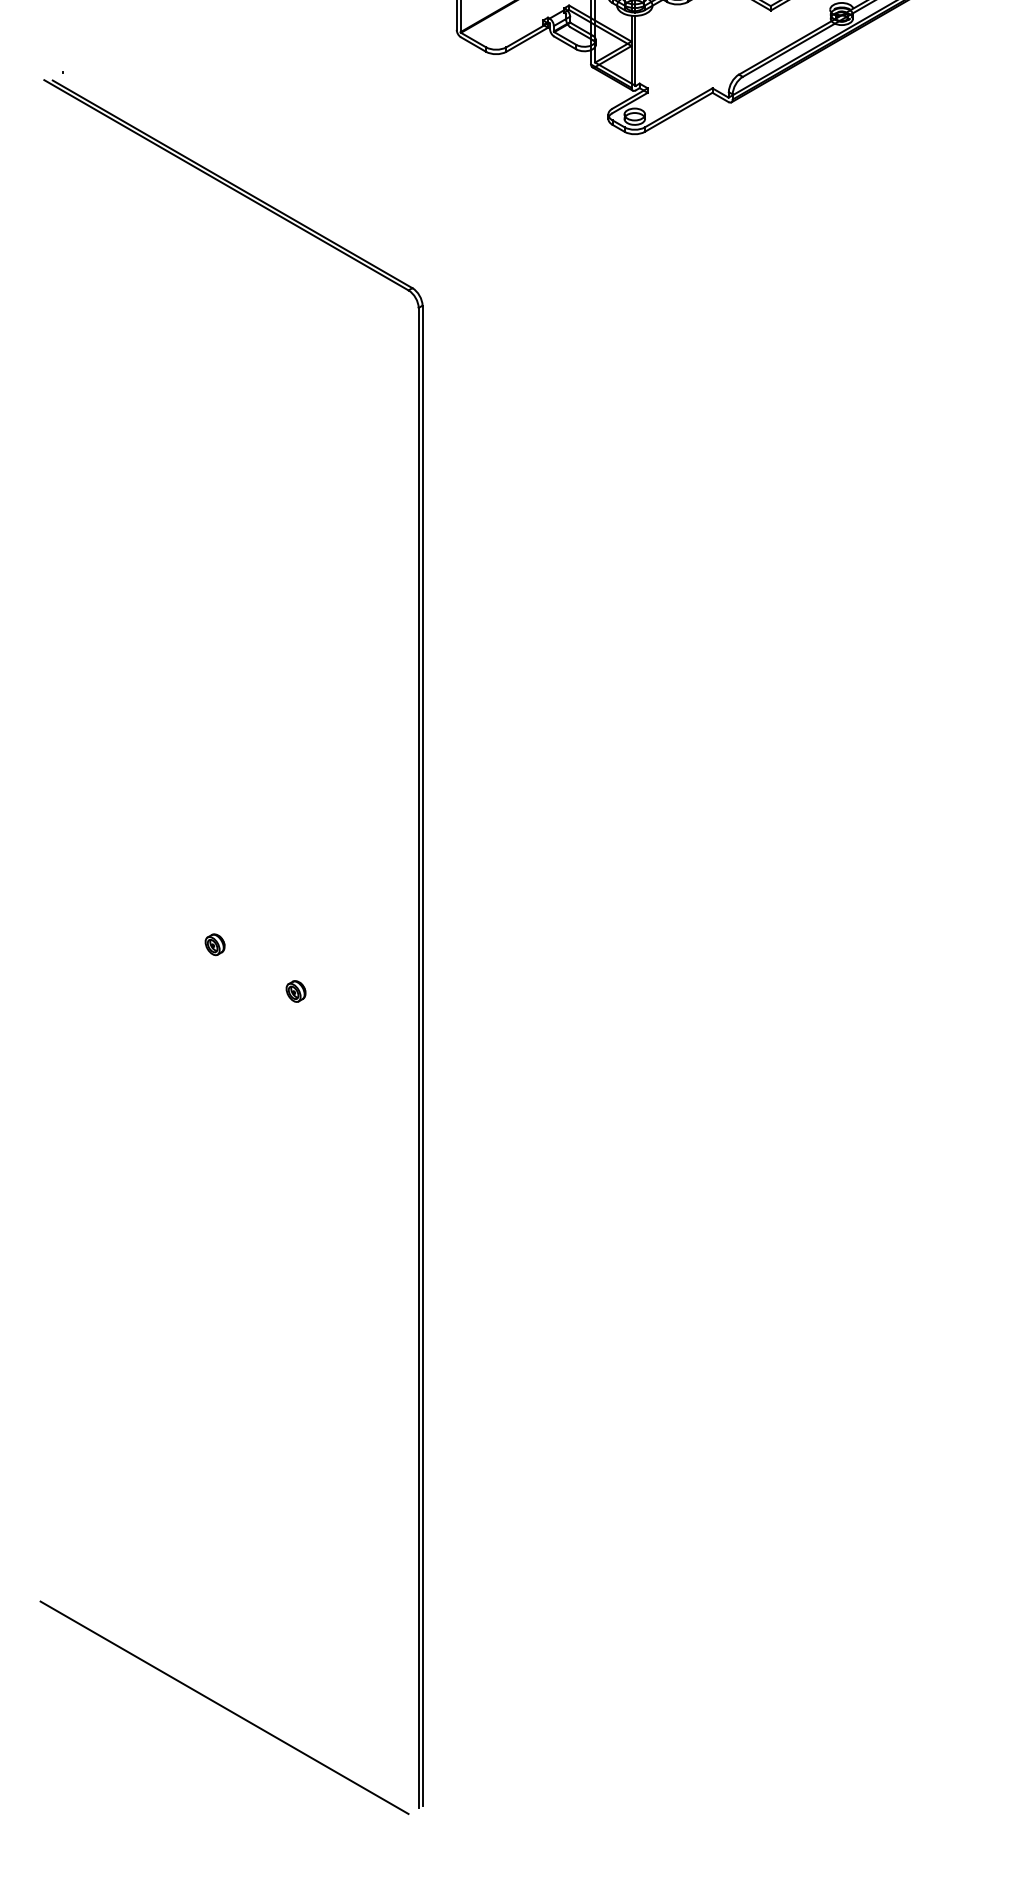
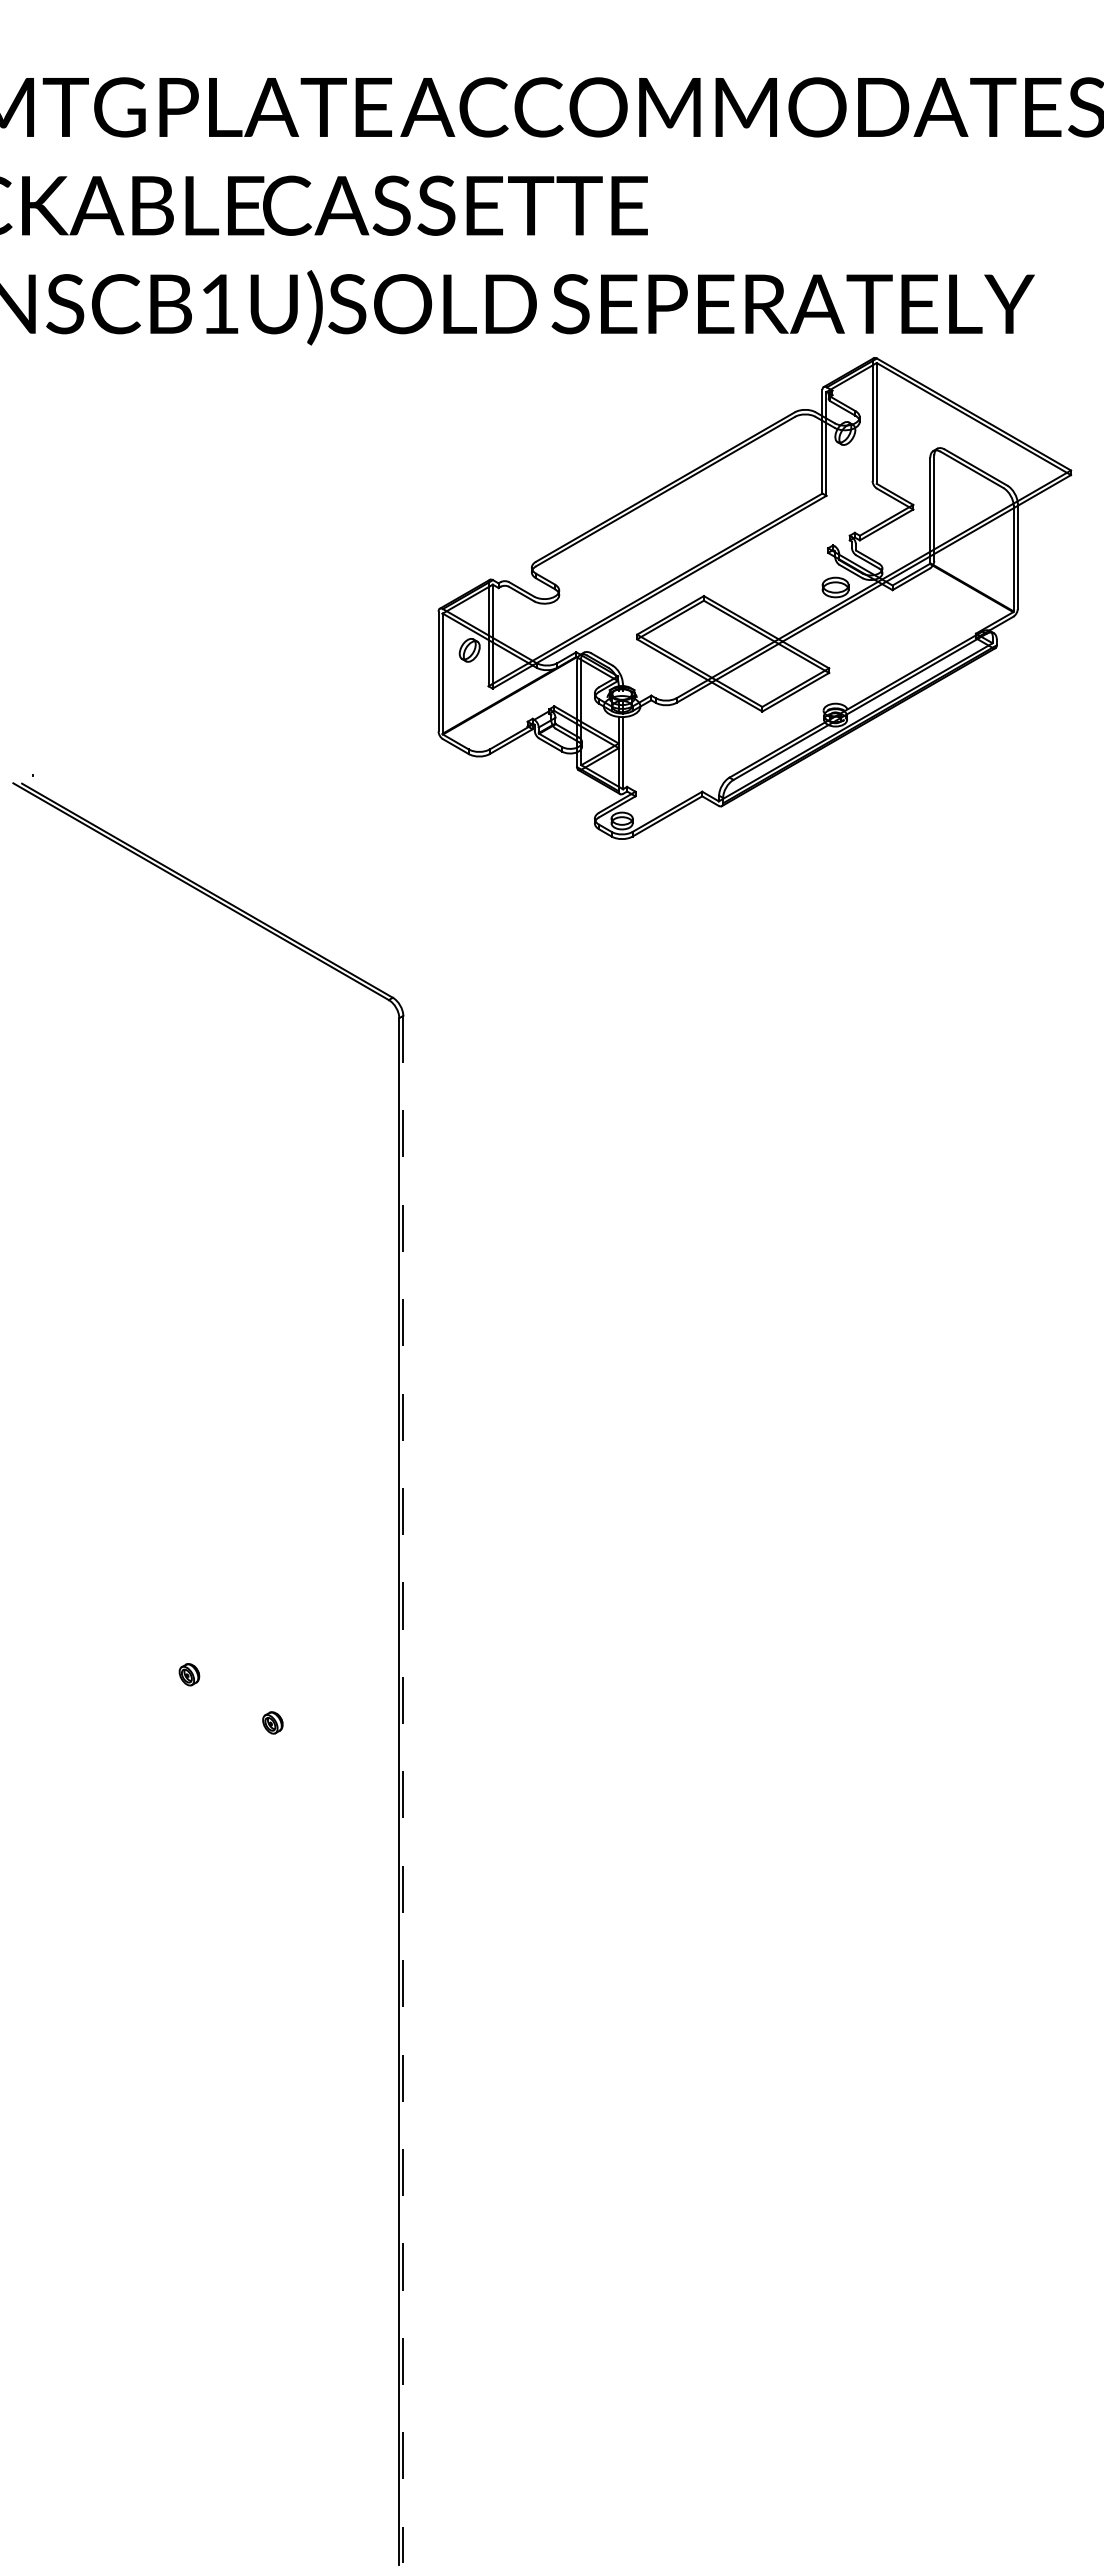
line: (422, 1056) -> (403, 1789), solid -> dashed
line: (223, 1706) -> (198, 2460), removed

